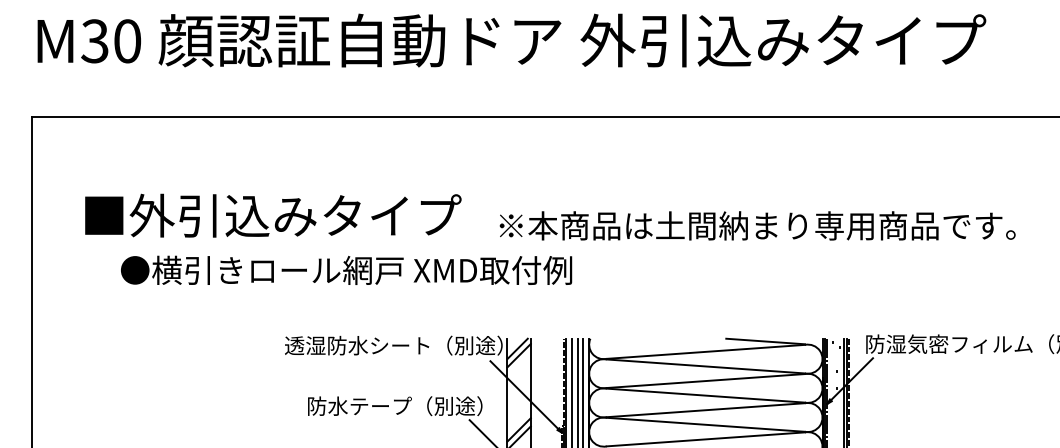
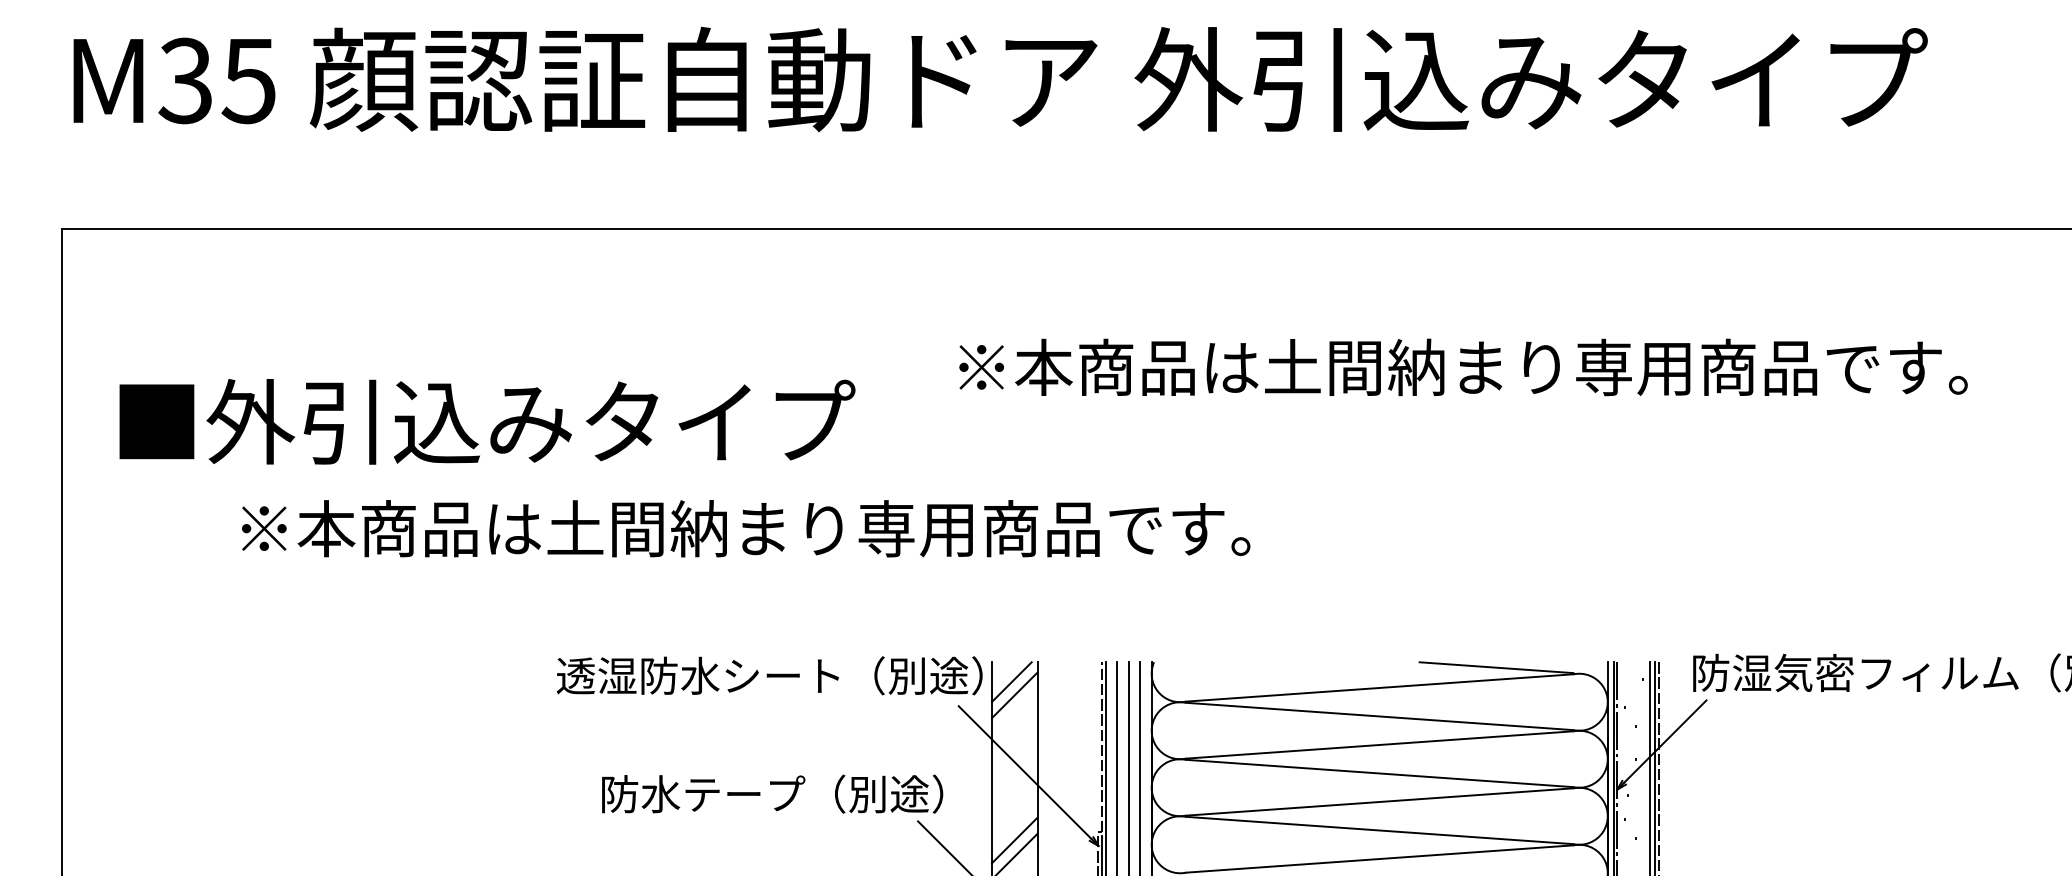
text: (127, 41) -> (249, 81), M30 -> M35
text: (273, 215) -> (487, 421), moved
text: (757, 225) -> (1463, 366), moved
text: (380, 270) -> (743, 528), ●横引きロール網戸 XMD取付例 -> ※本商品は土間納まり専用商品です。

